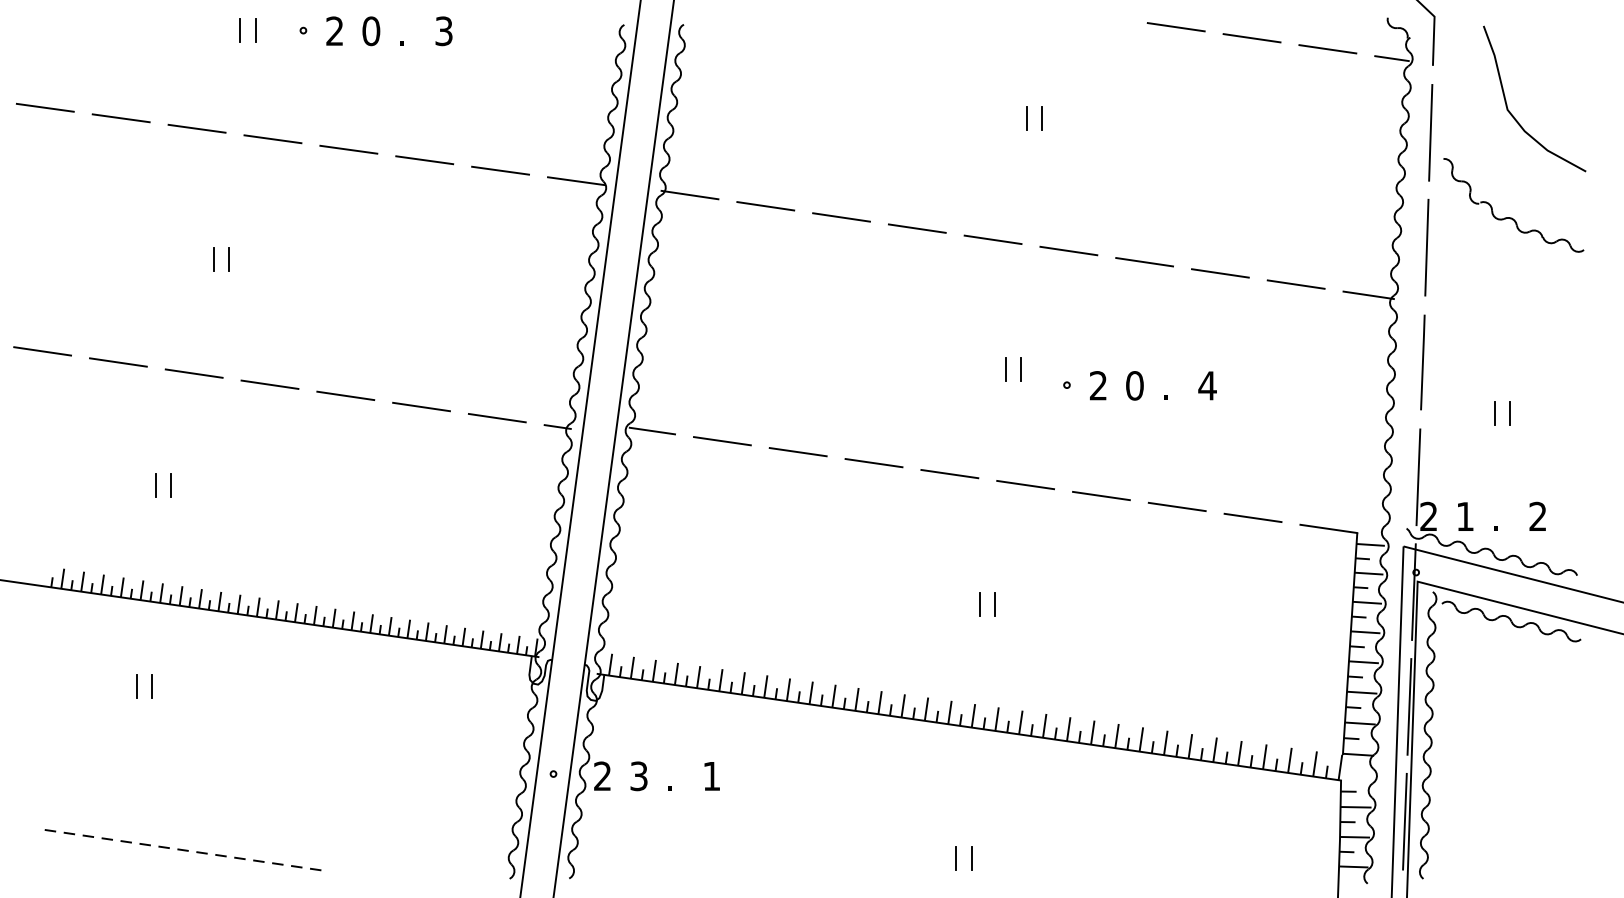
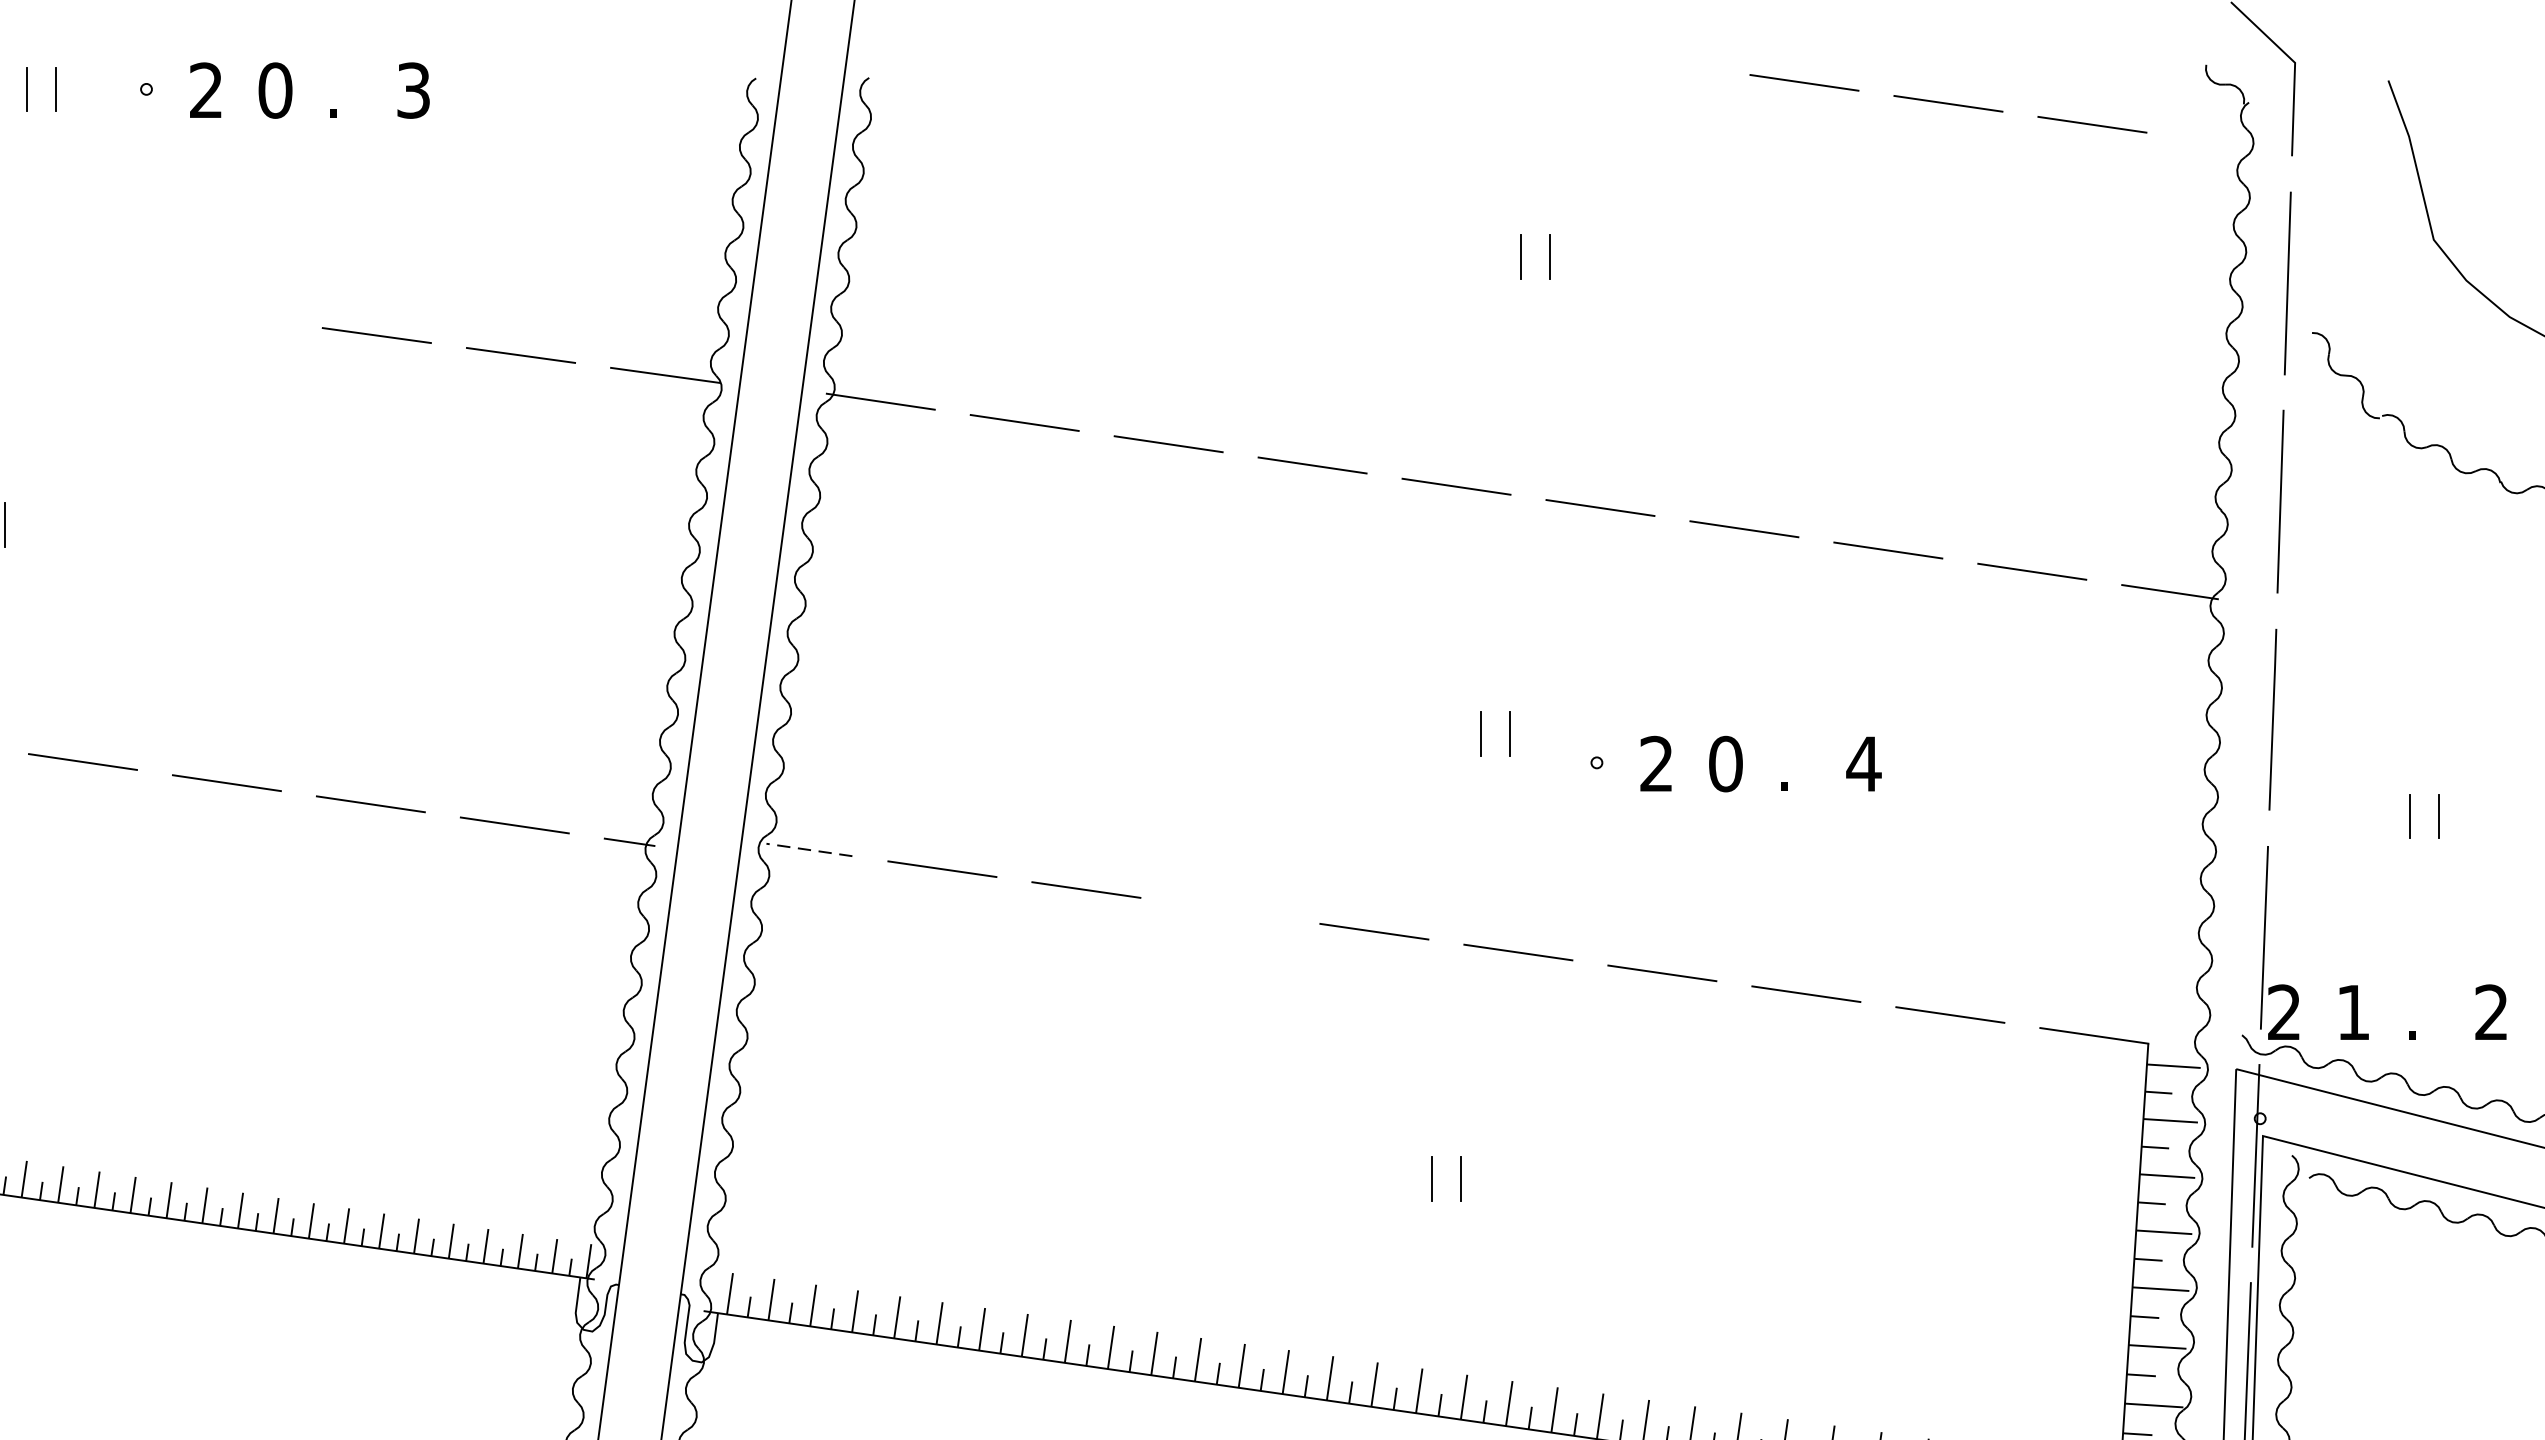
line: (1391, 58) -> (2213, 142), removed
line: (272, 139) -> (87, 296), removed
line: (348, 149) -> (232, 315), removed
line: (652, 431) -> (809, 850), solid -> dashed
line: (873, 463) -> (1229, 911), removed

